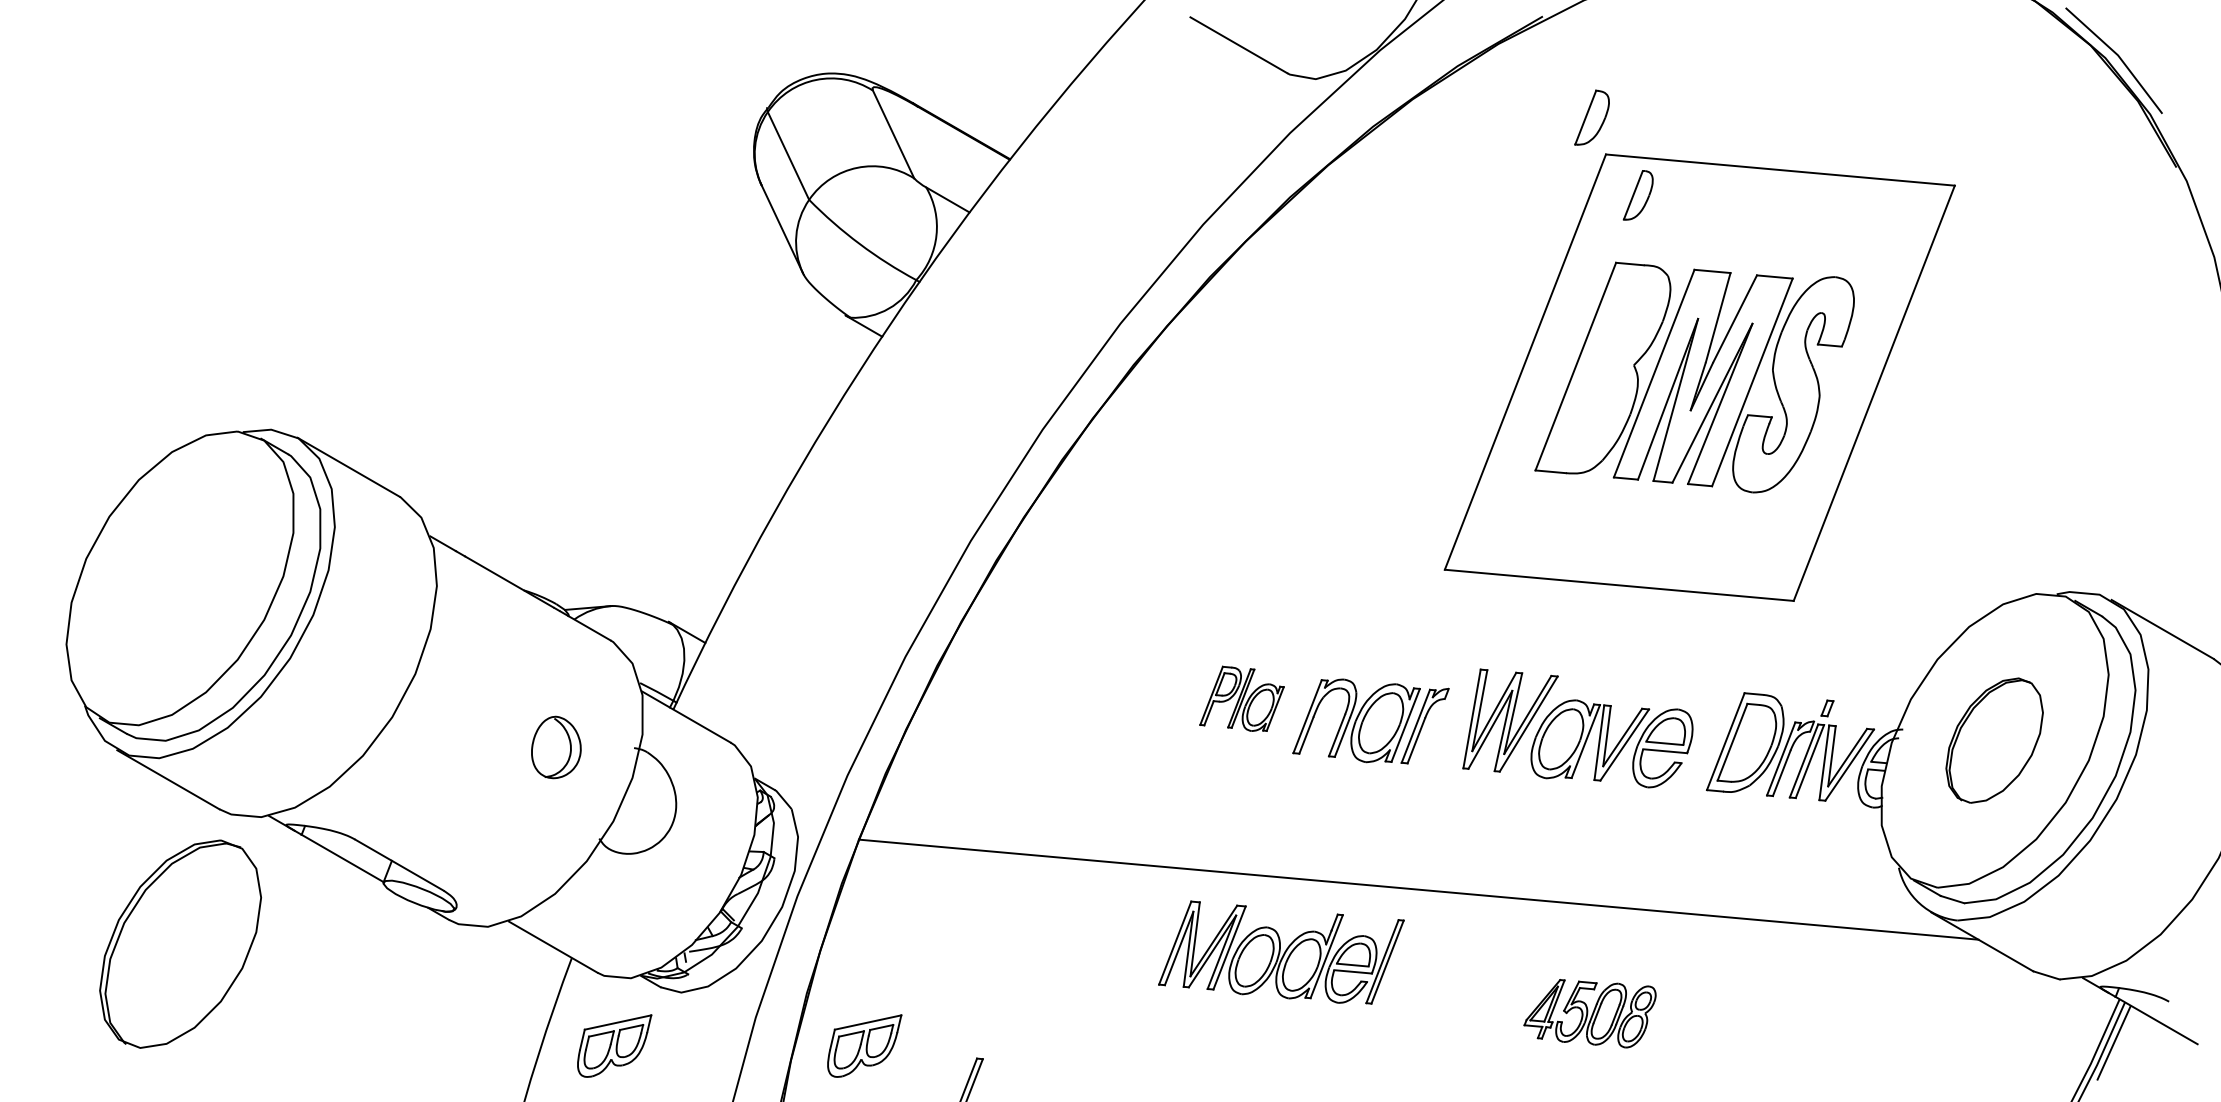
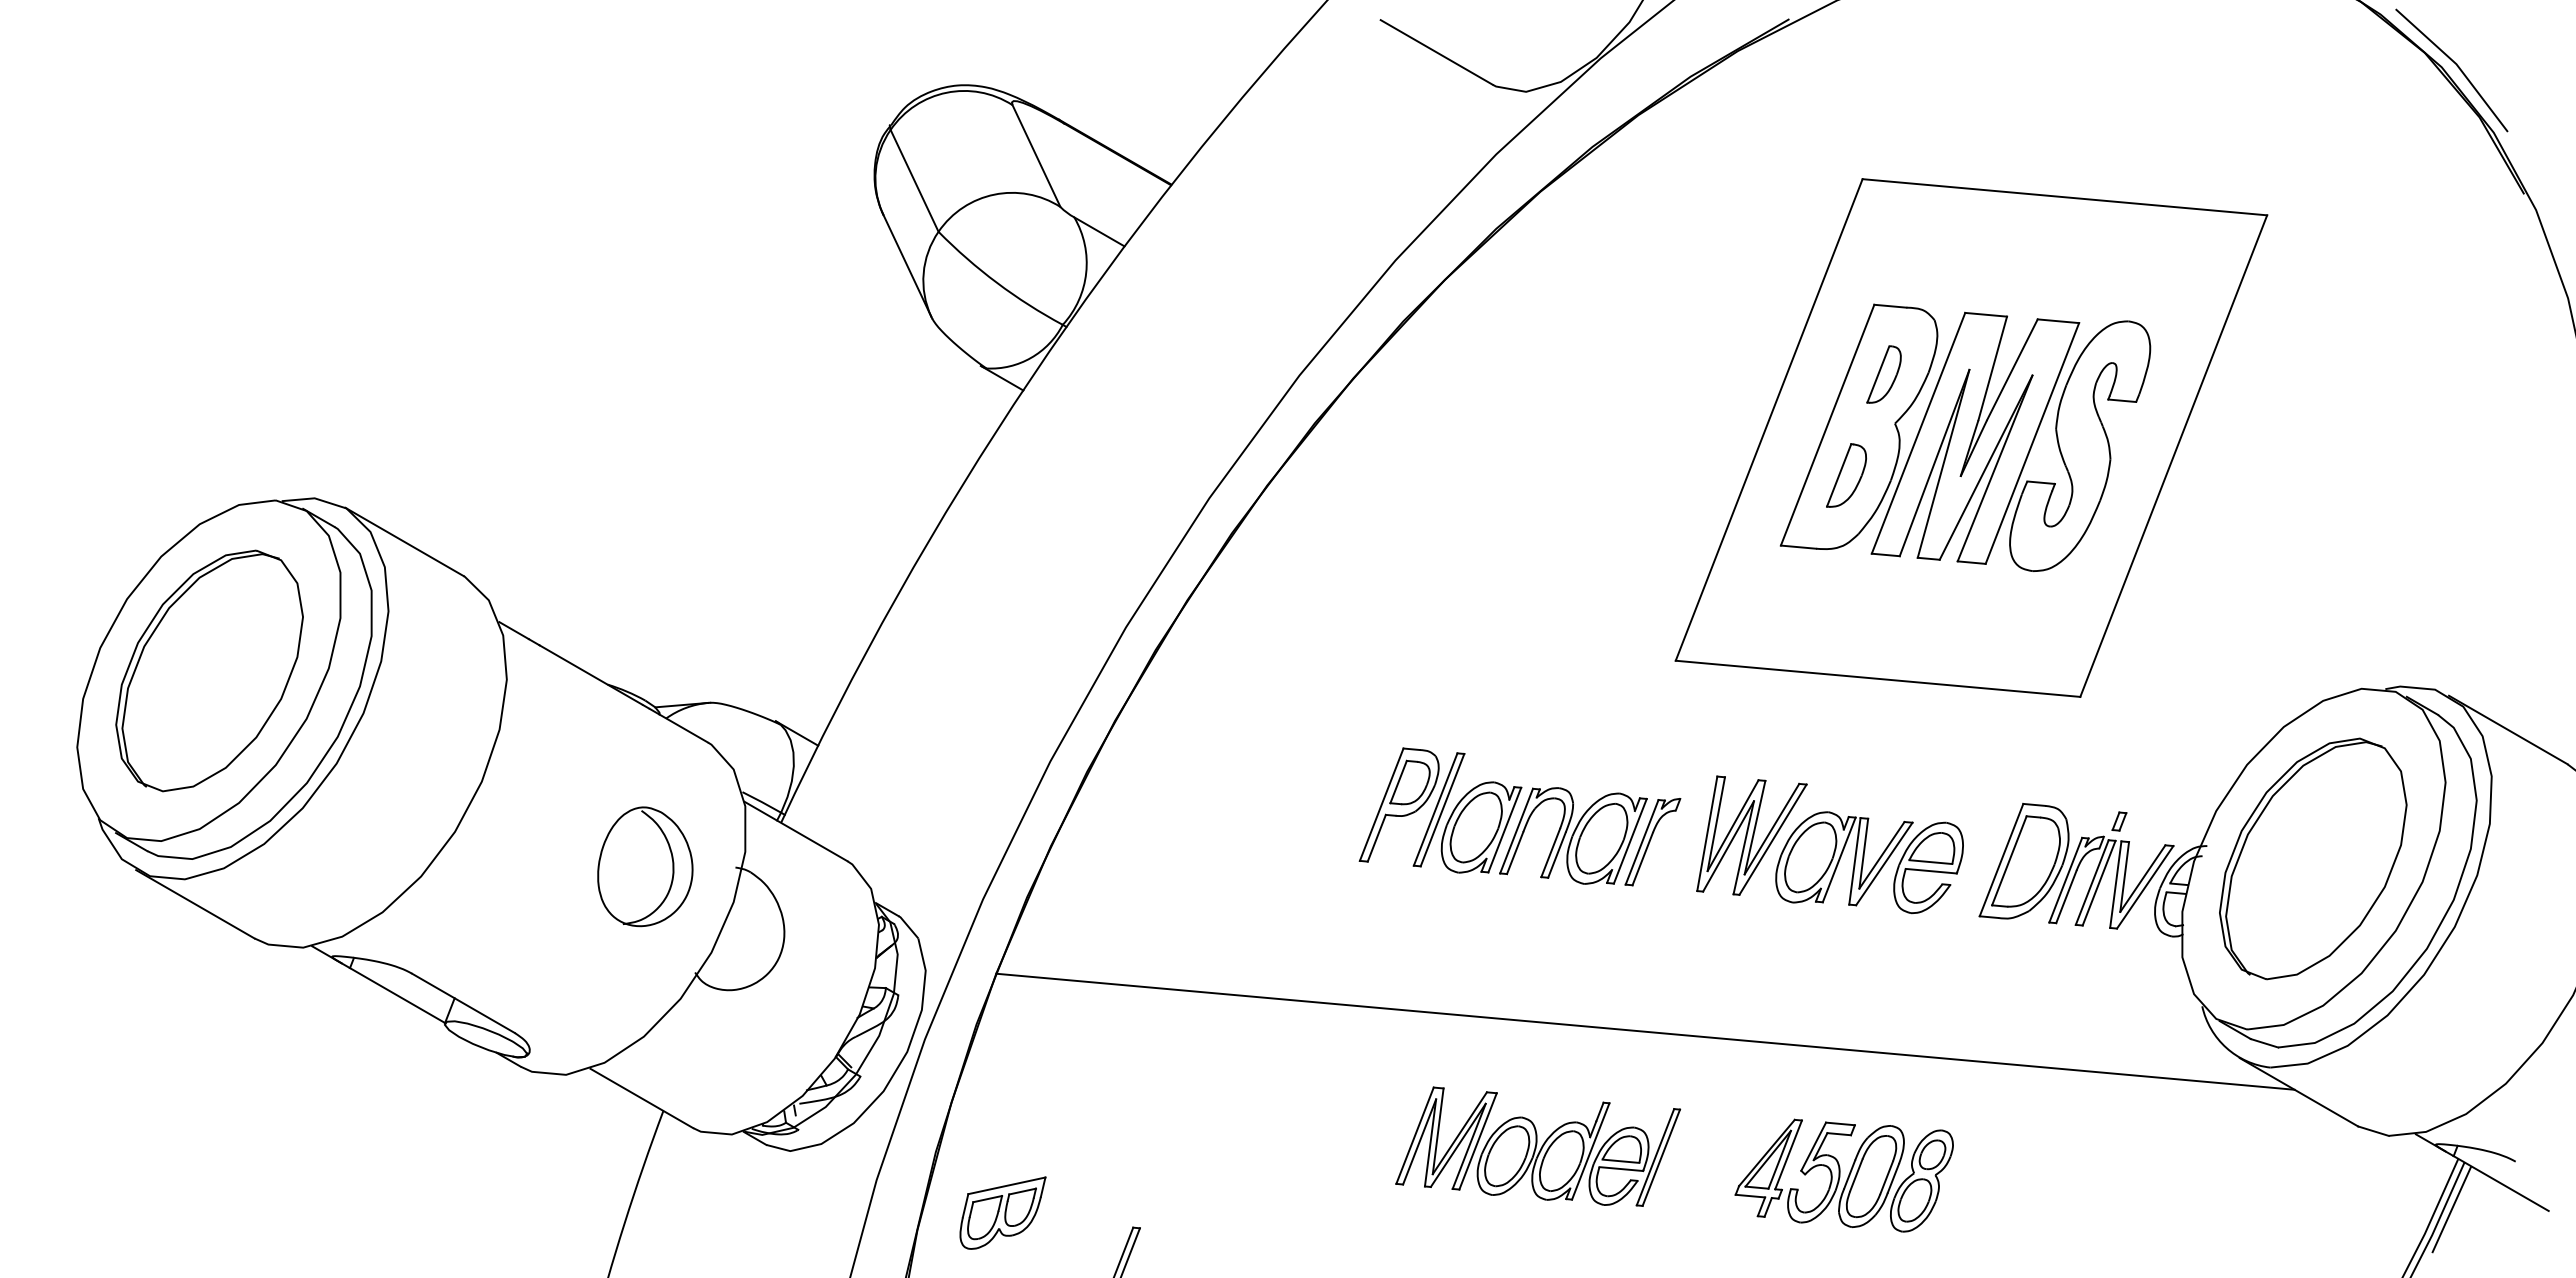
part: (1592, 117) -> (1846, 475), moved
part: (1637, 195) -> (1883, 374), moved
part: (1242, 698) -> (1440, 810), size x1.67
part: (1994, 740) -> (2313, 858), size x1.67
part: (556, 747) -> (645, 866), size x1.67
part: (180, 943) -> (209, 670), moved
part: (1281, 952) -> (1538, 1146), moved
part: (1589, 1013) -> (1843, 1175), size x1.43
part: (614, 1045) -> (712, 1212), removed

